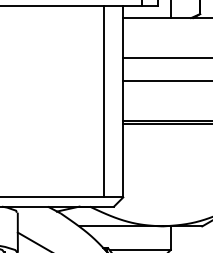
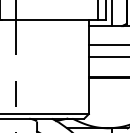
line: (104, 102) -> (79, 67), removed

